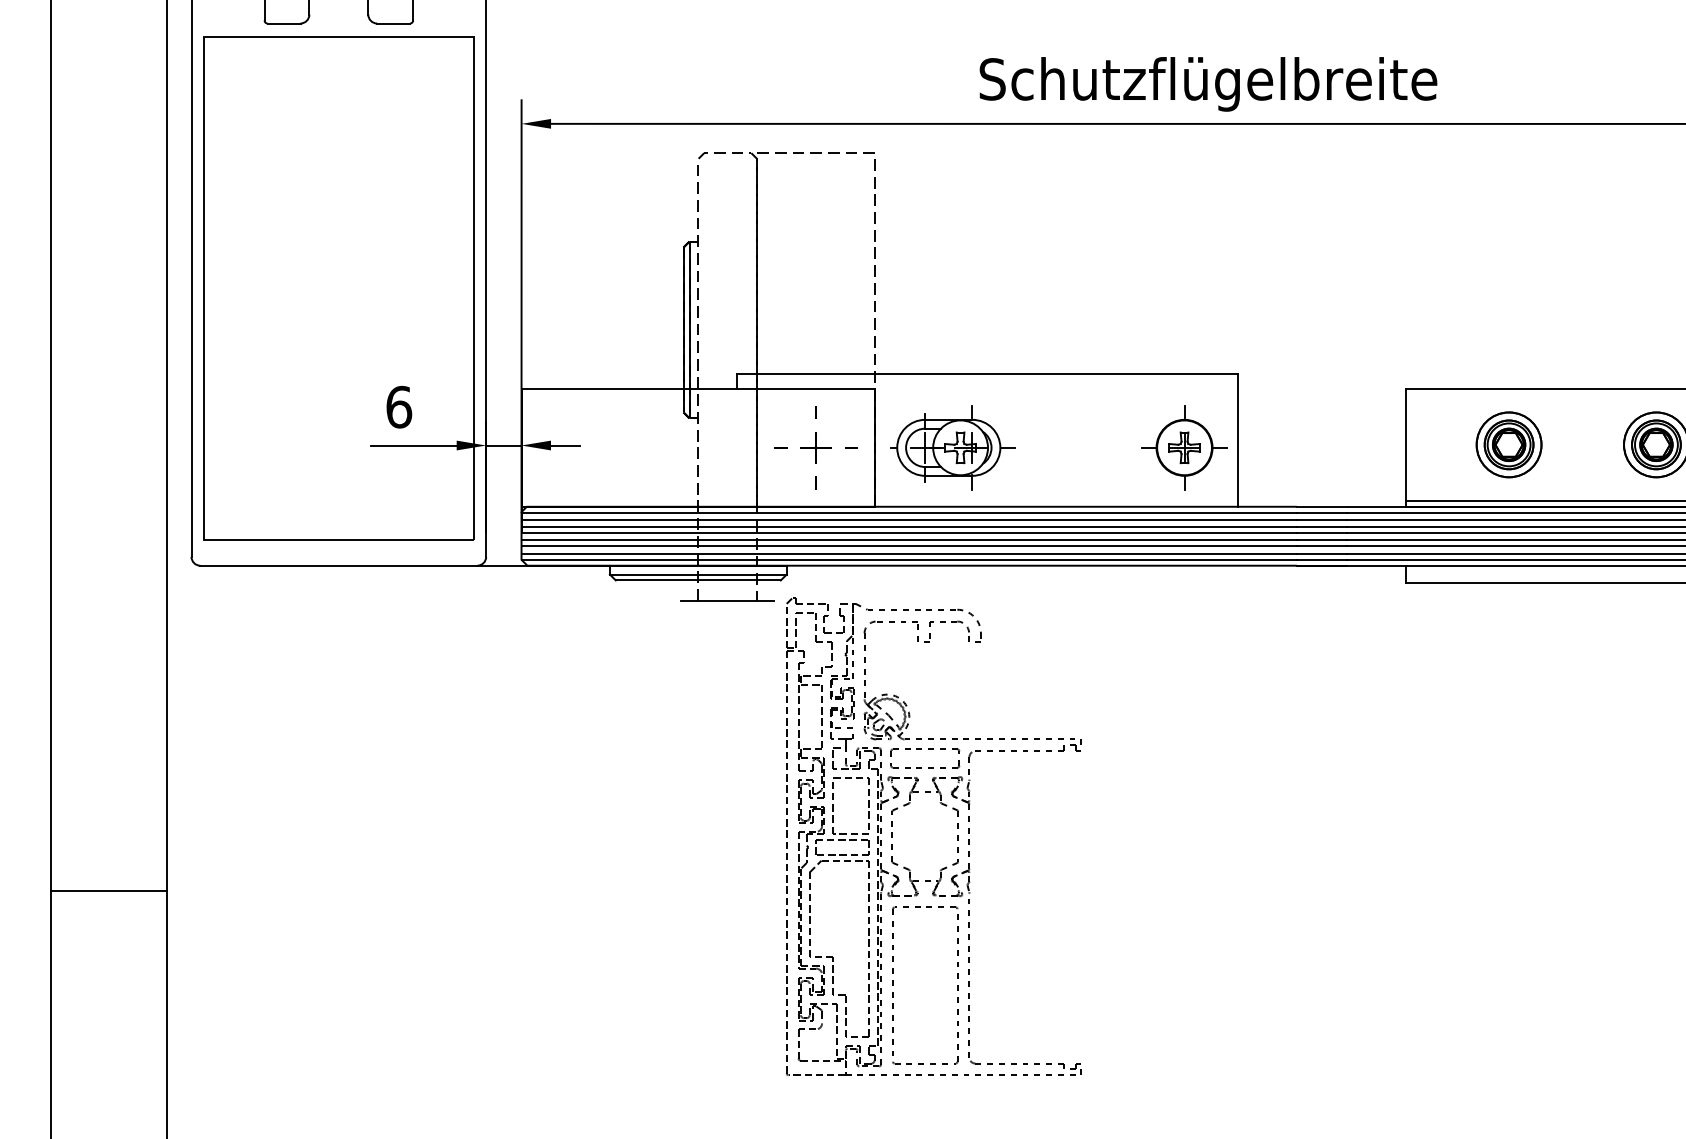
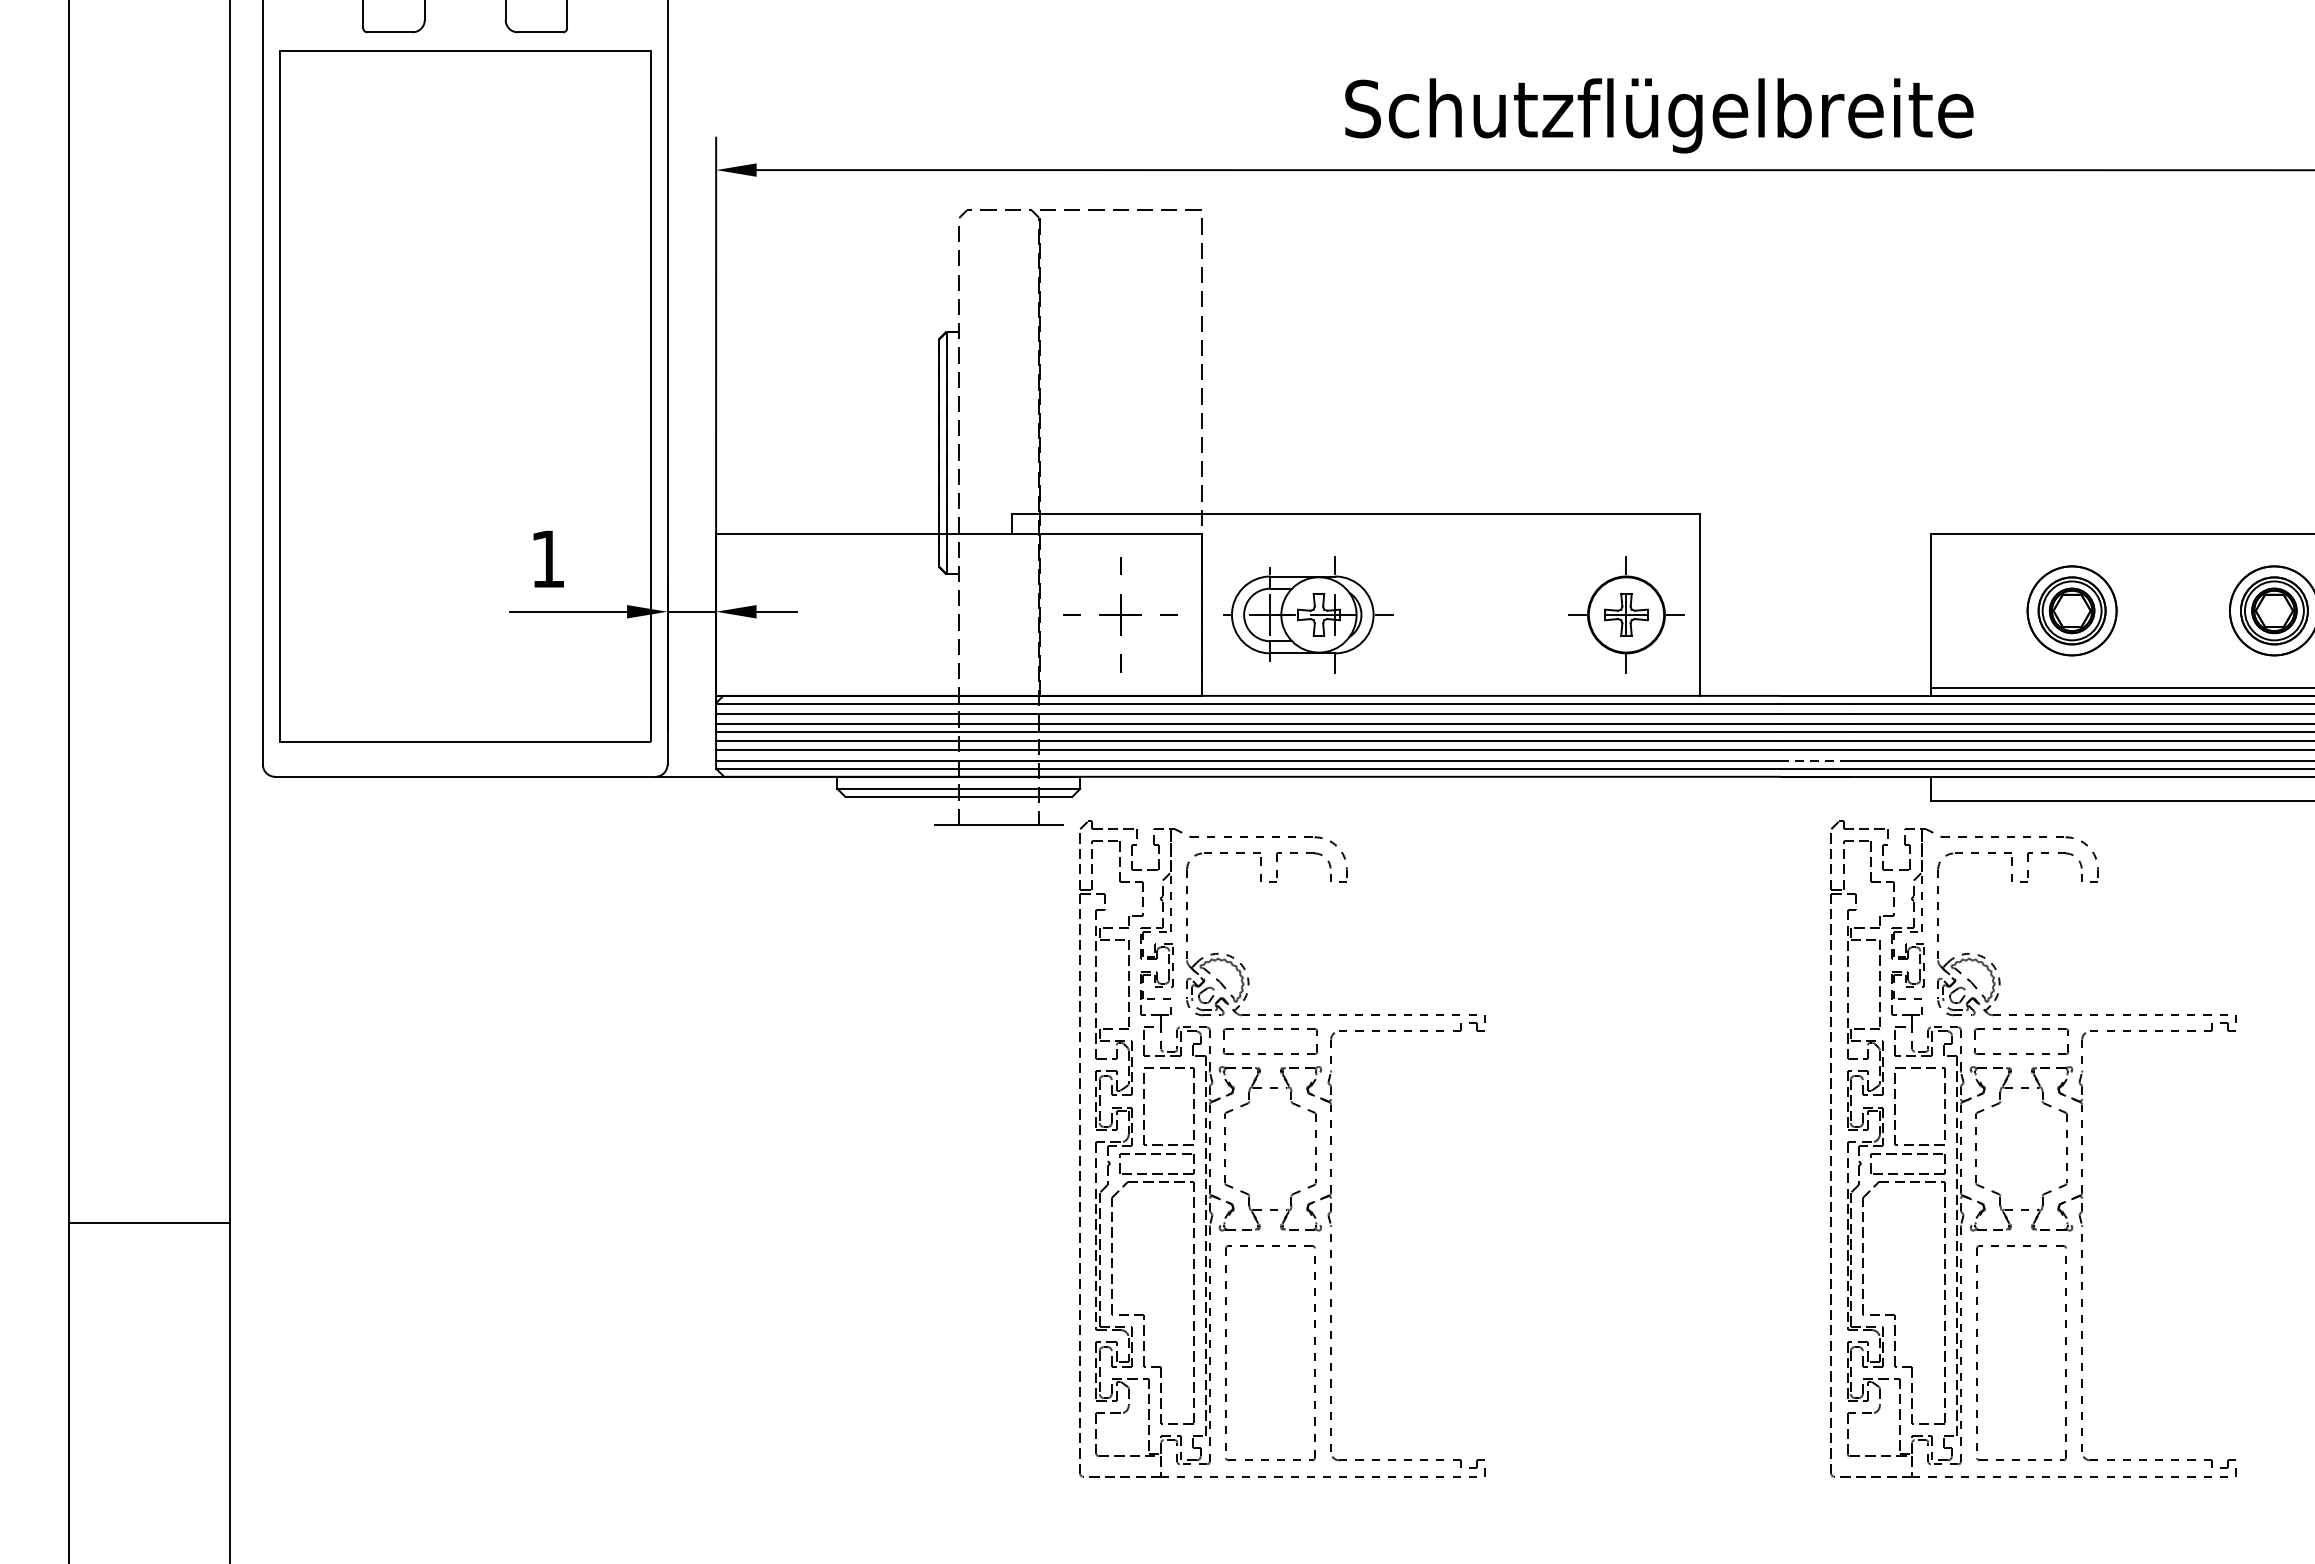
text: (399, 406) -> (548, 558), 6 -> 1
line: (1321, 554) -> (1814, 761), solid -> dashed
part: (1504, 836) -> (2065, 1148), added

